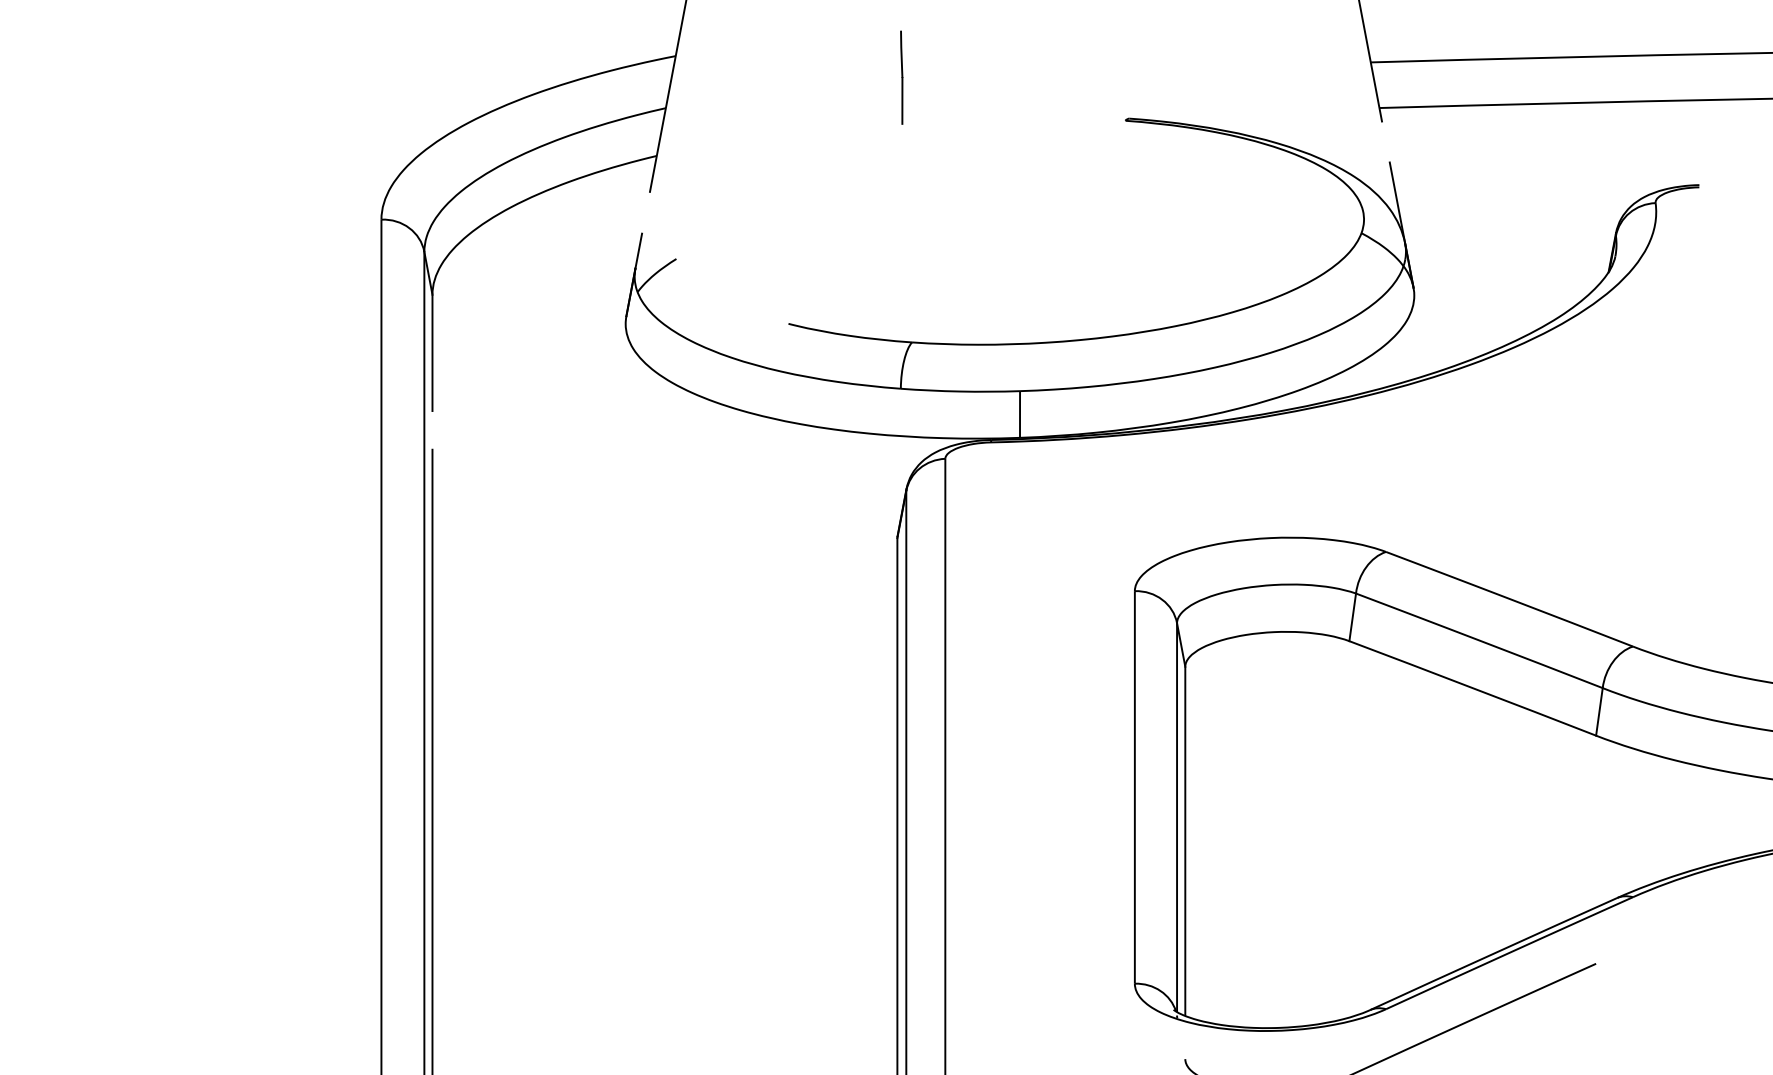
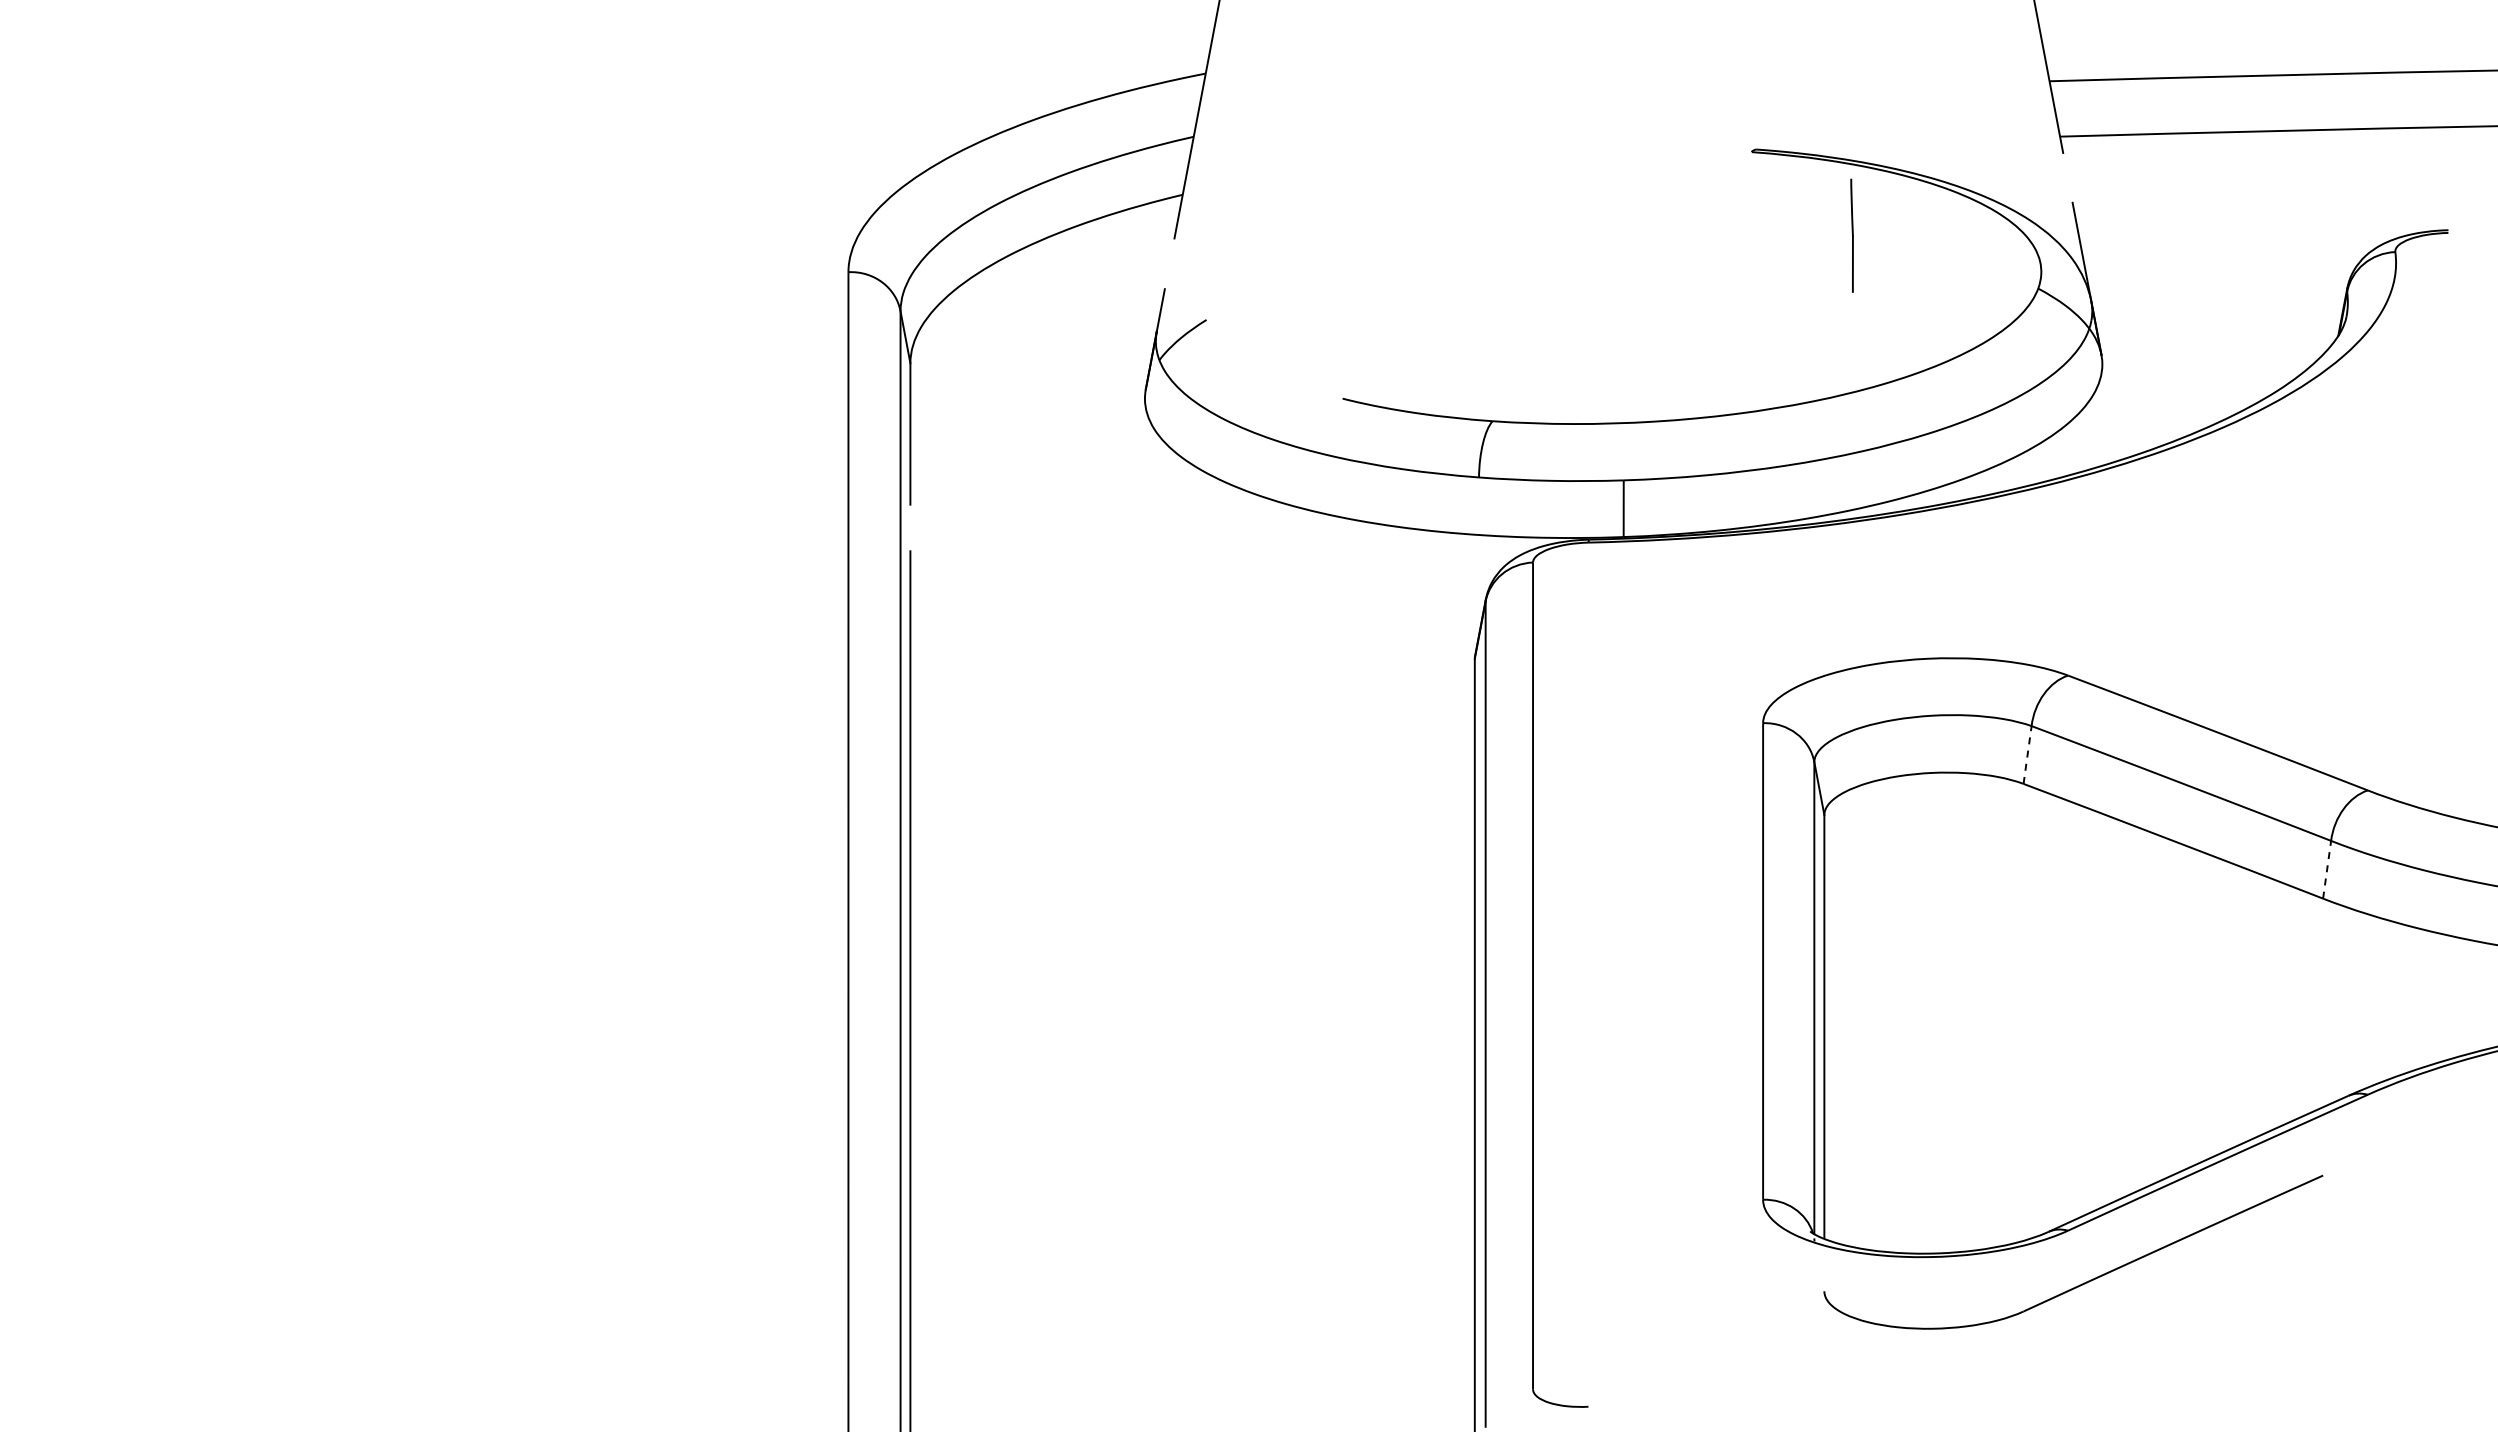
line: (902, 77) -> (1852, 235), moved
line: (1352, 616) -> (2027, 754), solid -> dashed
line: (1599, 711) -> (2327, 869), solid -> dashed

